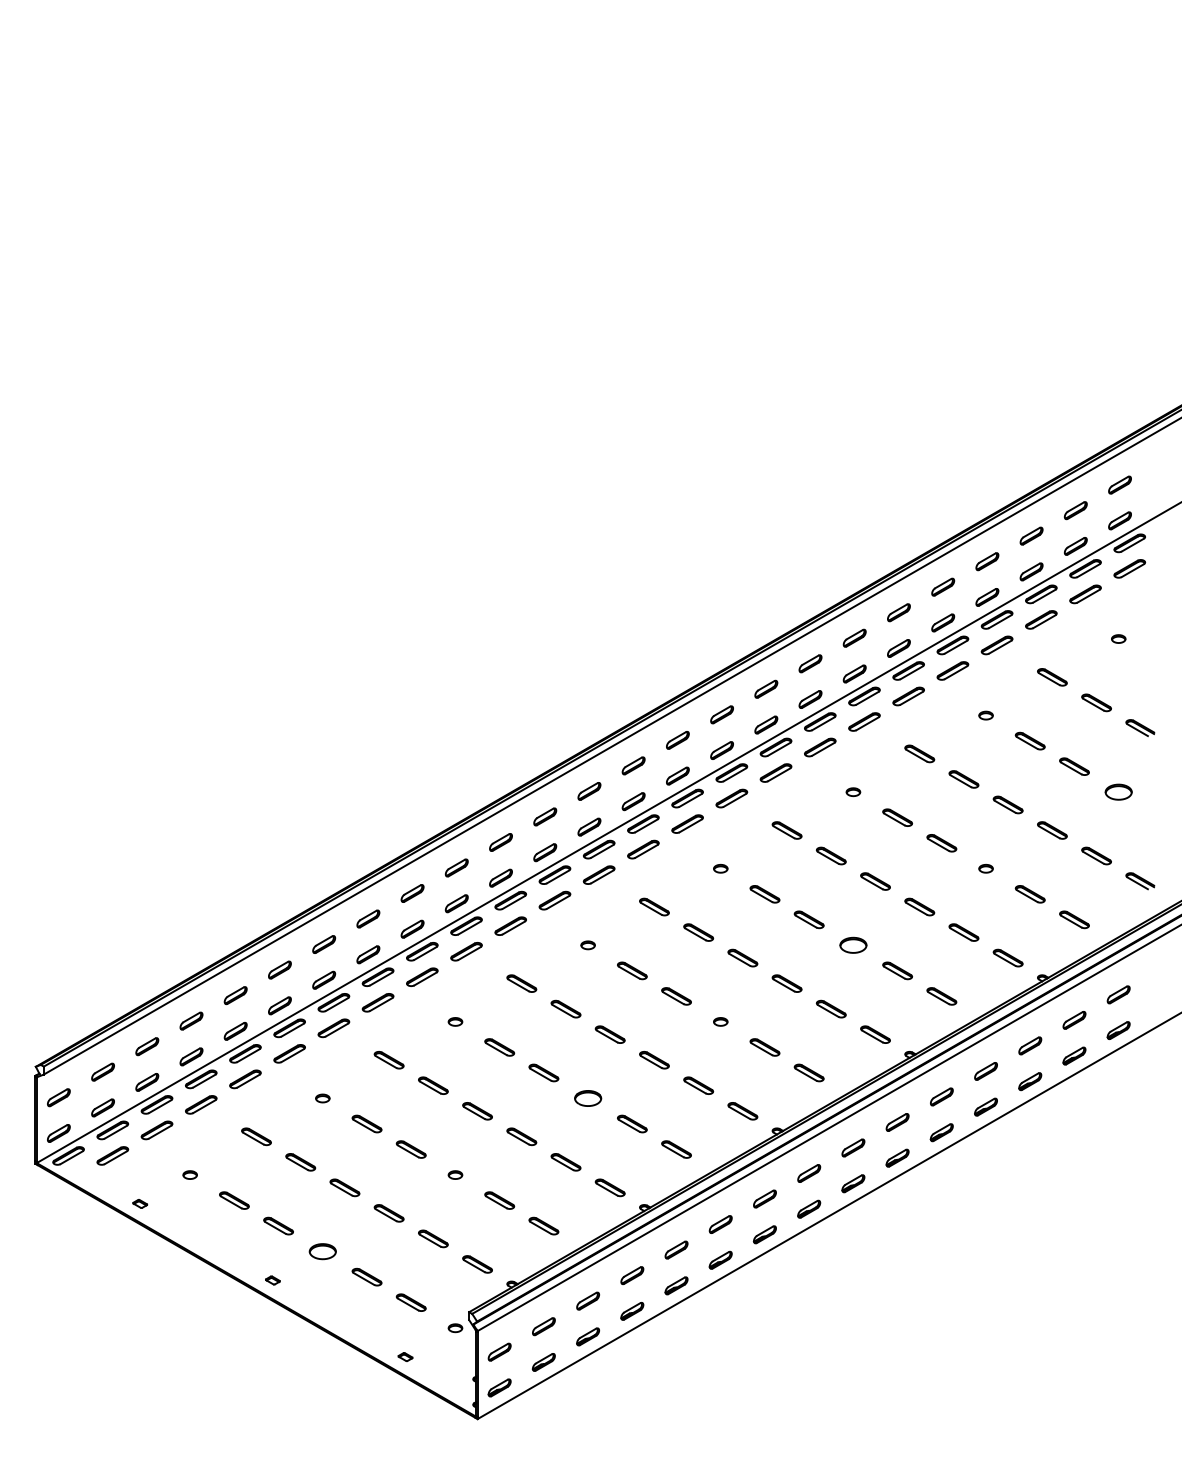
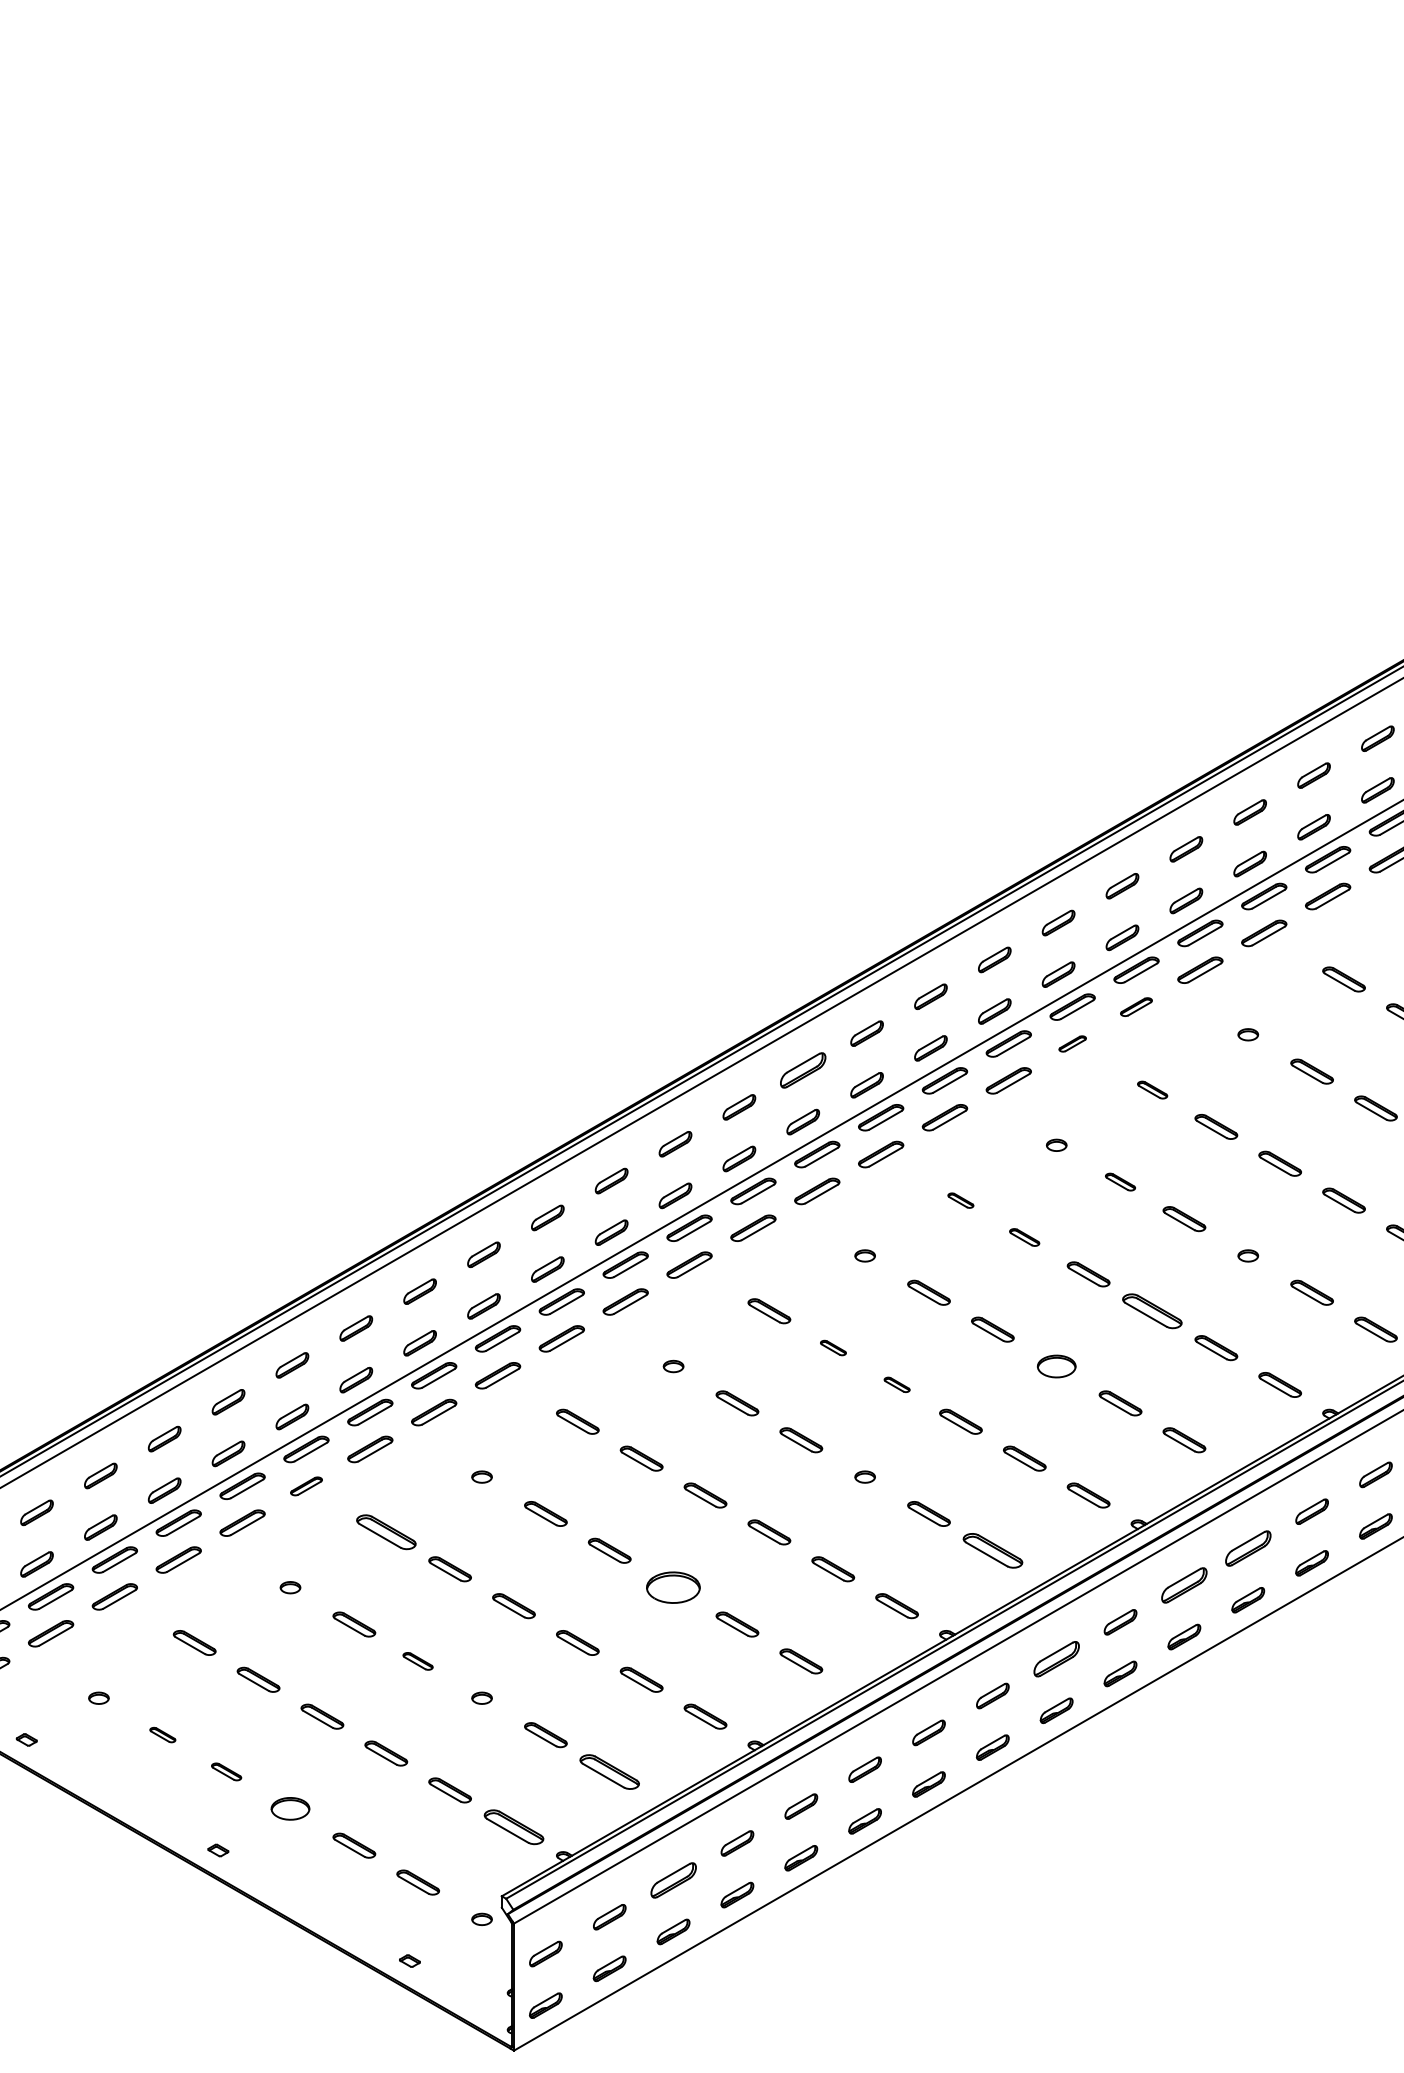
part: (908, 696) -> (1136, 1007), size x0.7
part: (864, 721) -> (1072, 1043), size x0.6
part: (677, 740) -> (802, 1070), size x1.4
part: (919, 753) -> (1152, 1089), size x0.7
part: (897, 817) -> (1120, 1181), size x0.7
part: (786, 830) -> (960, 1200), size x0.6
part: (830, 855) -> (1023, 1236), size x0.7
part: (919, 906) -> (1152, 1310), size x1.4
part: (698, 932) -> (832, 1347), size x0.6
part: (742, 957) -> (896, 1384), size x0.6
part: (333, 1028) -> (305, 1486), size x0.7
part: (388, 1060) -> (385, 1532), size x1.4
part: (985, 1071) -> (1247, 1548), size x1.4
part: (808, 1072) -> (991, 1550), size x1.4
part: (941, 1096) -> (1183, 1584), size x1.4
part: (588, 1098) -> (674, 1587), size x1.4
part: (853, 1147) -> (1056, 1658), size x1.4
part: (410, 1149) -> (417, 1661), size x0.7
part: (234, 1200) -> (162, 1734), size x0.6
part: (278, 1225) -> (226, 1771), size x0.7
part: (543, 1225) -> (609, 1771), size x1.4
part: (477, 1264) -> (513, 1827), size x1.4
part: (587, 1300) -> (672, 1879), size x1.4

